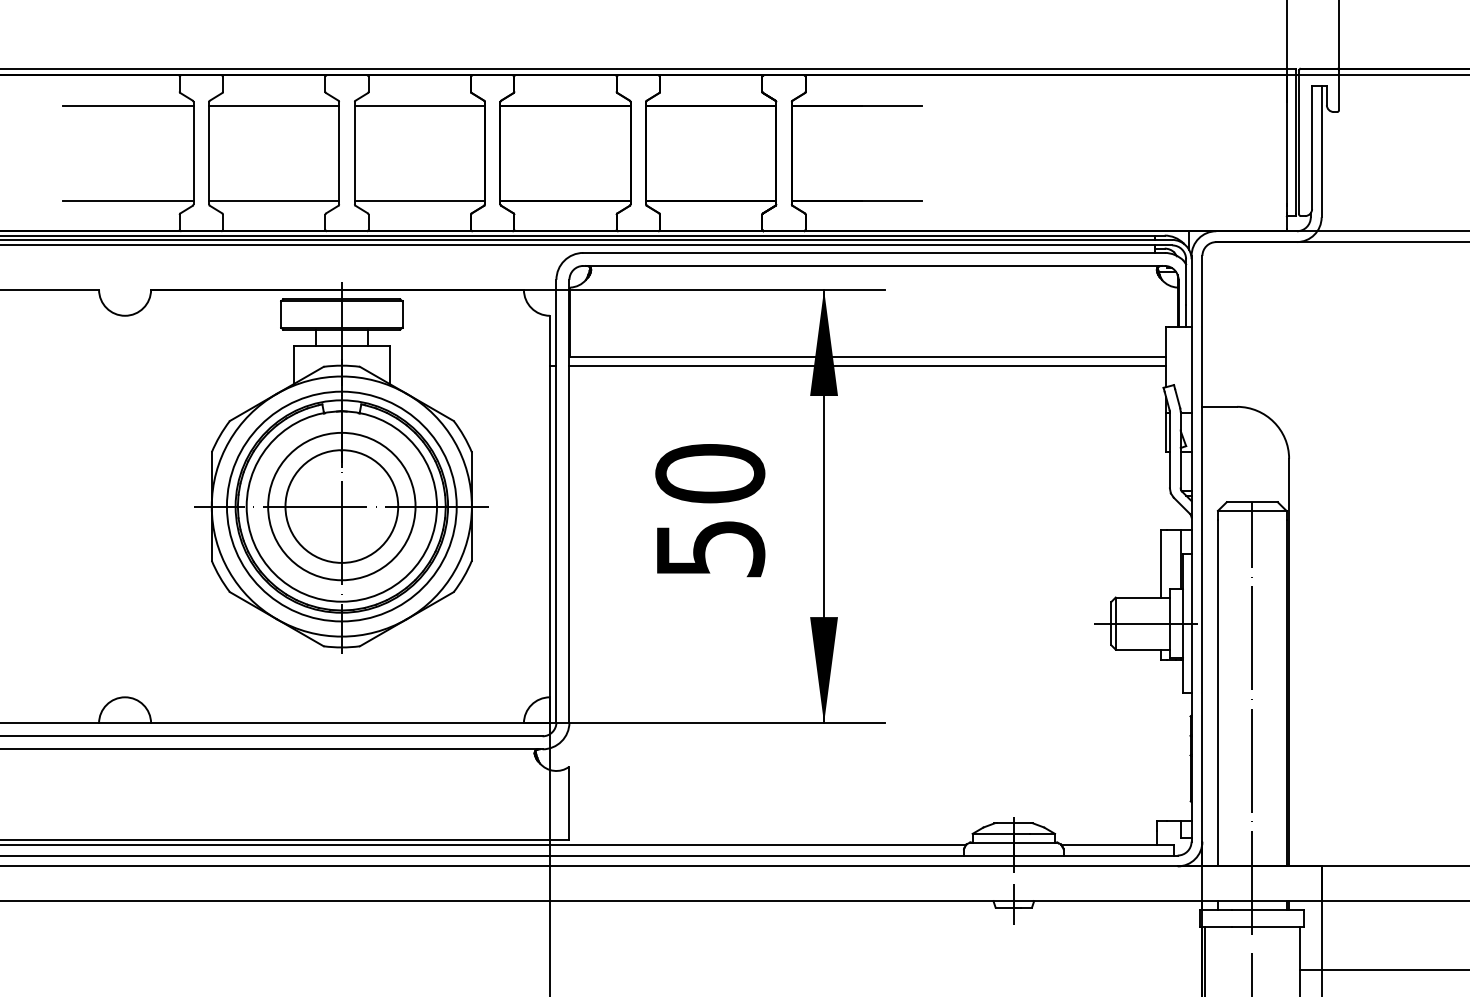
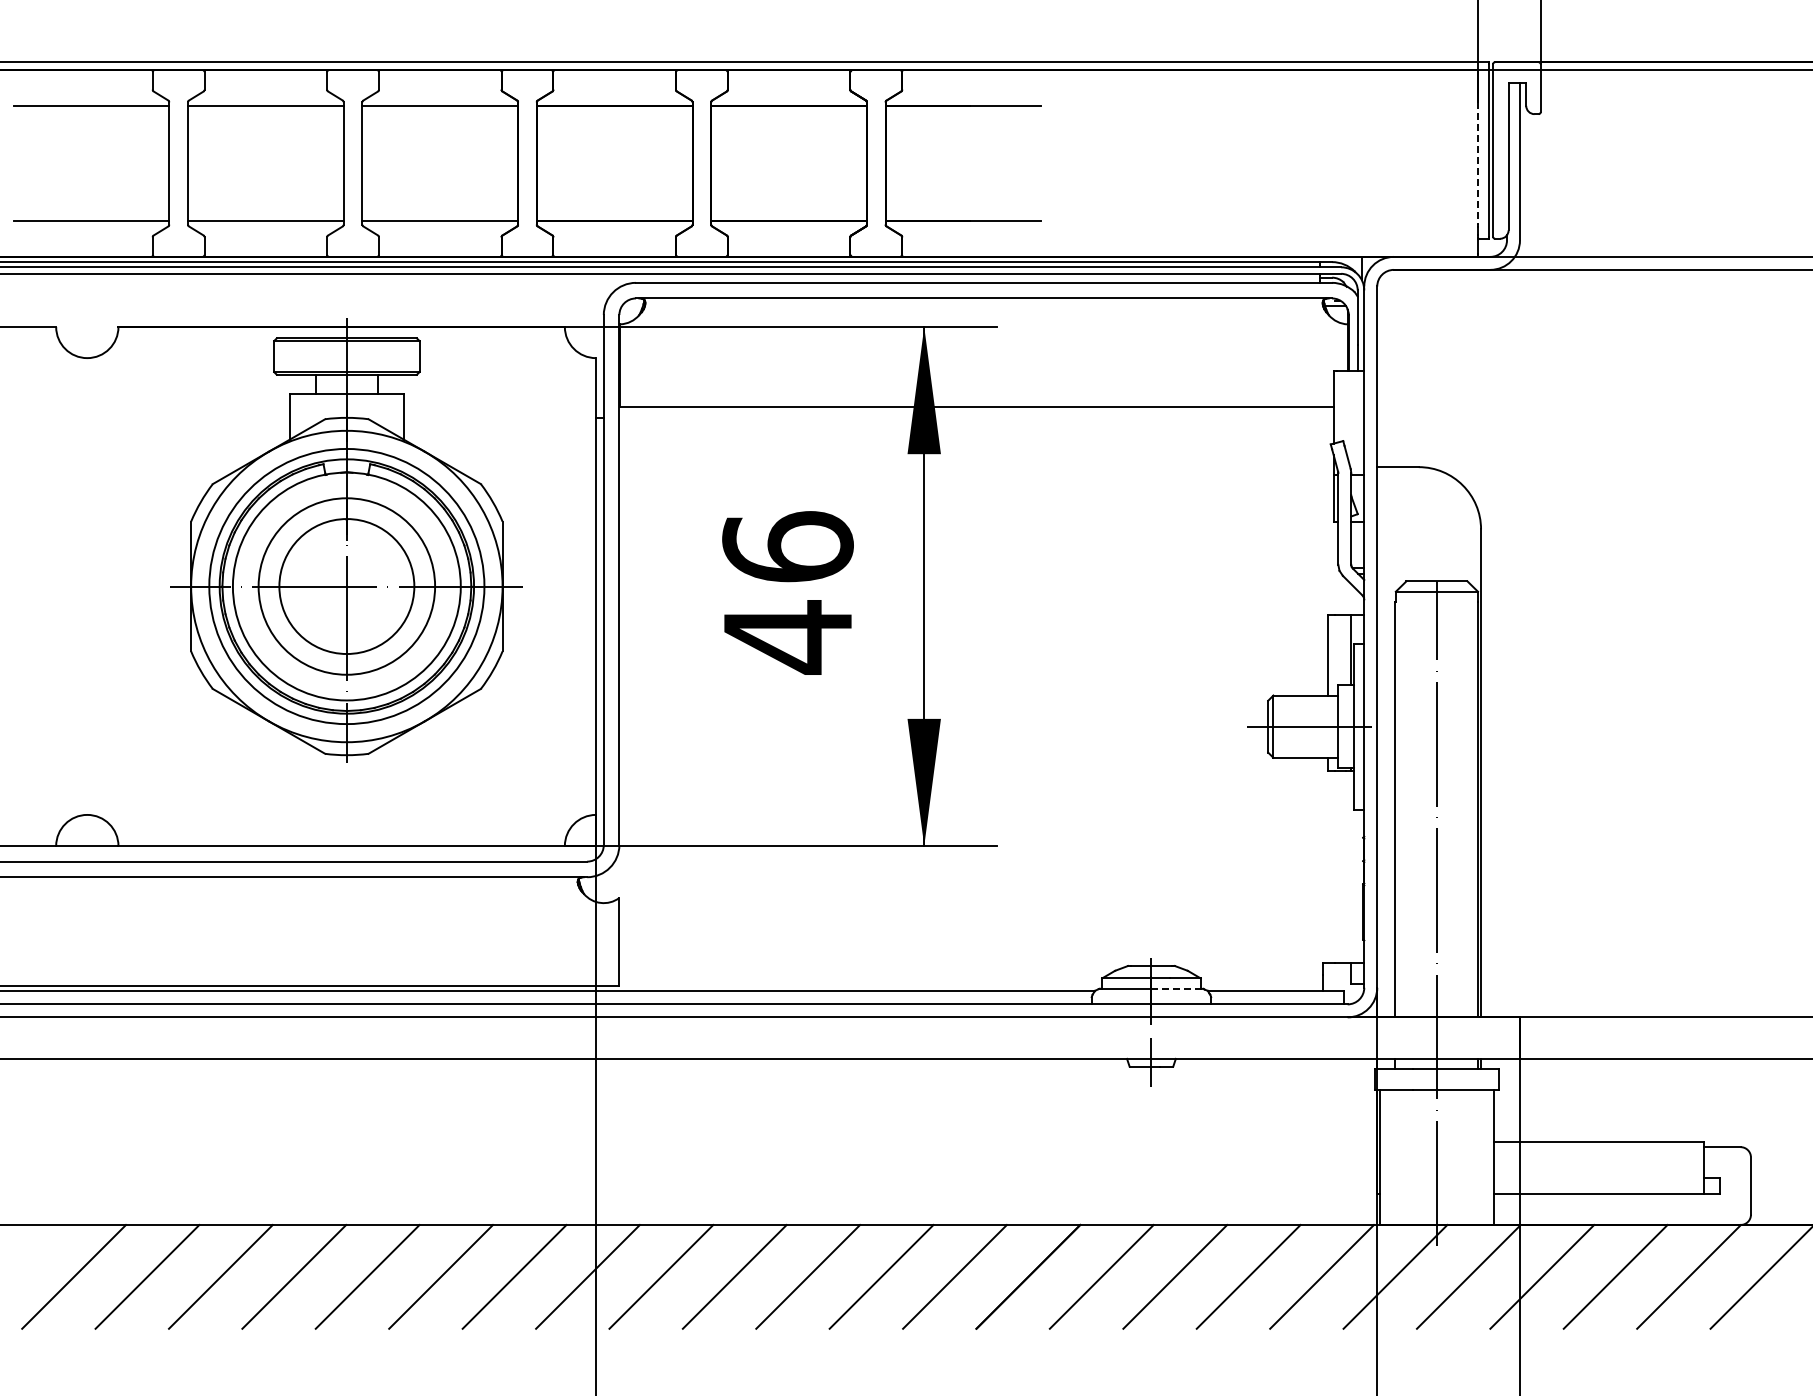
line: (1286, 153) -> (1478, 163), solid -> dashed
line: (867, 365) -> (976, 417), removed
text: (709, 511) -> (787, 592), 50 -> 46
line: (1034, 842) -> (1176, 988), solid -> dashed

